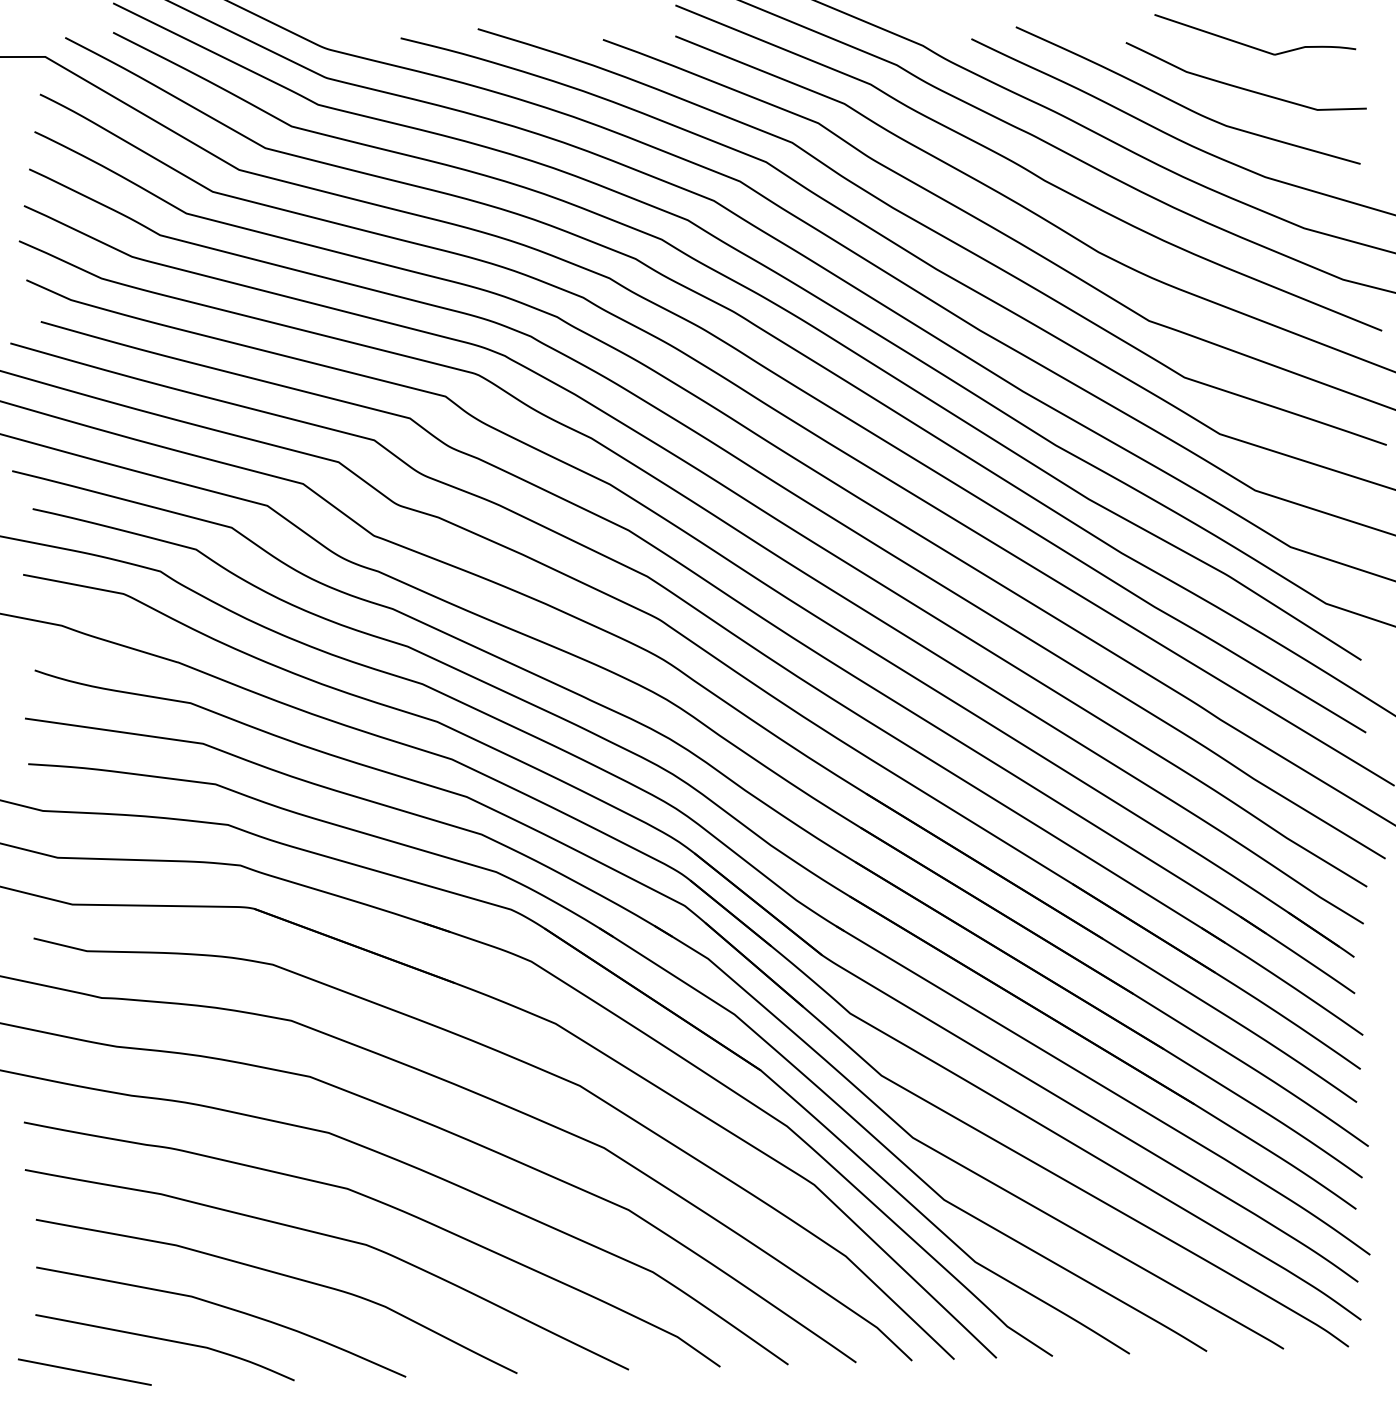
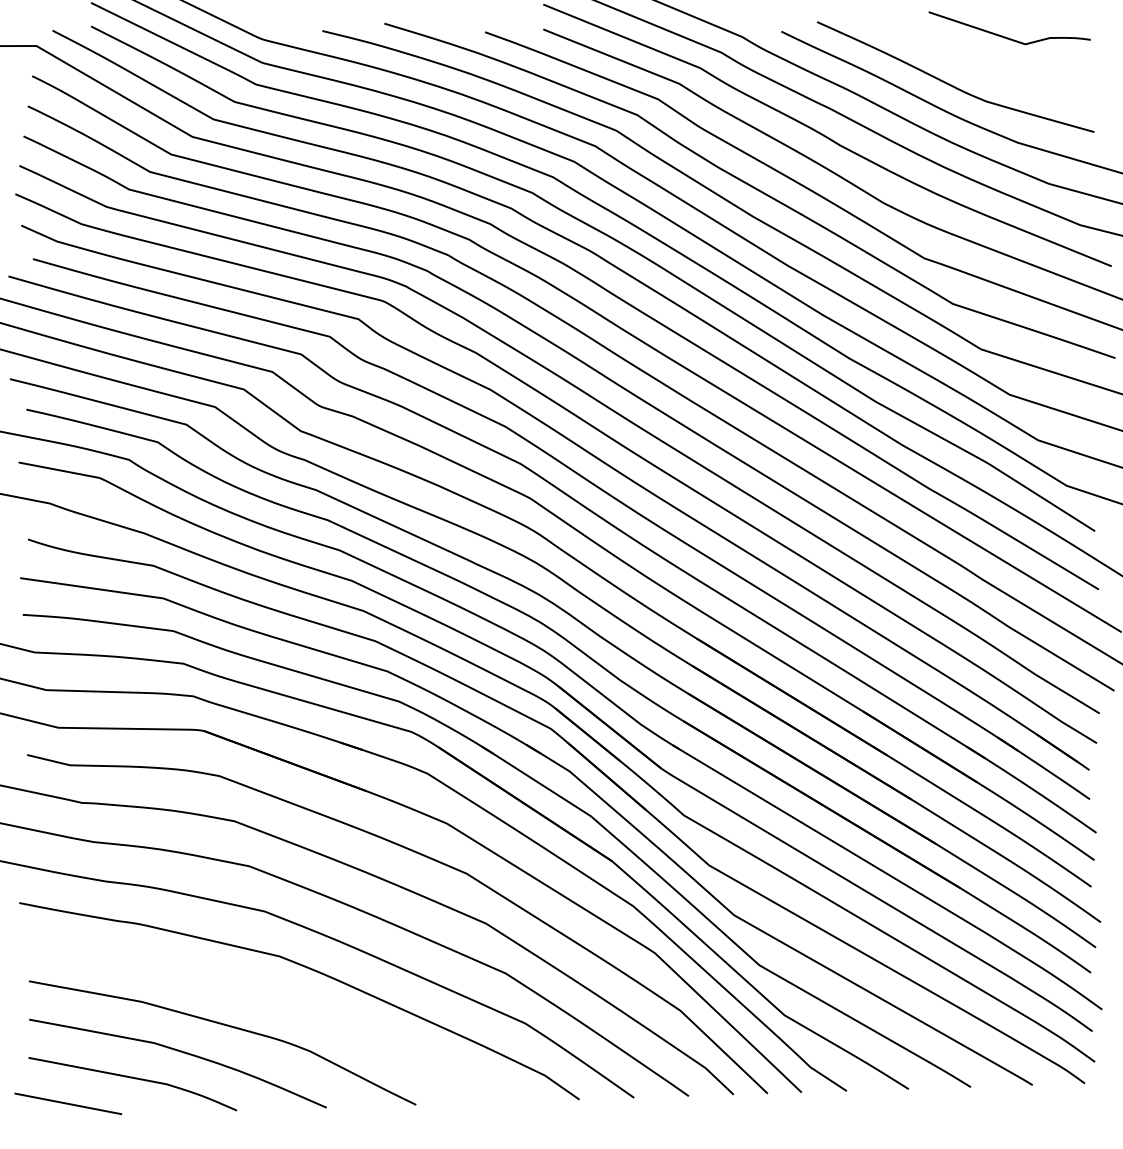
curve: (1242, 87) -> (999, 70), removed
curve: (330, 1237) -> (265, 995), removed

